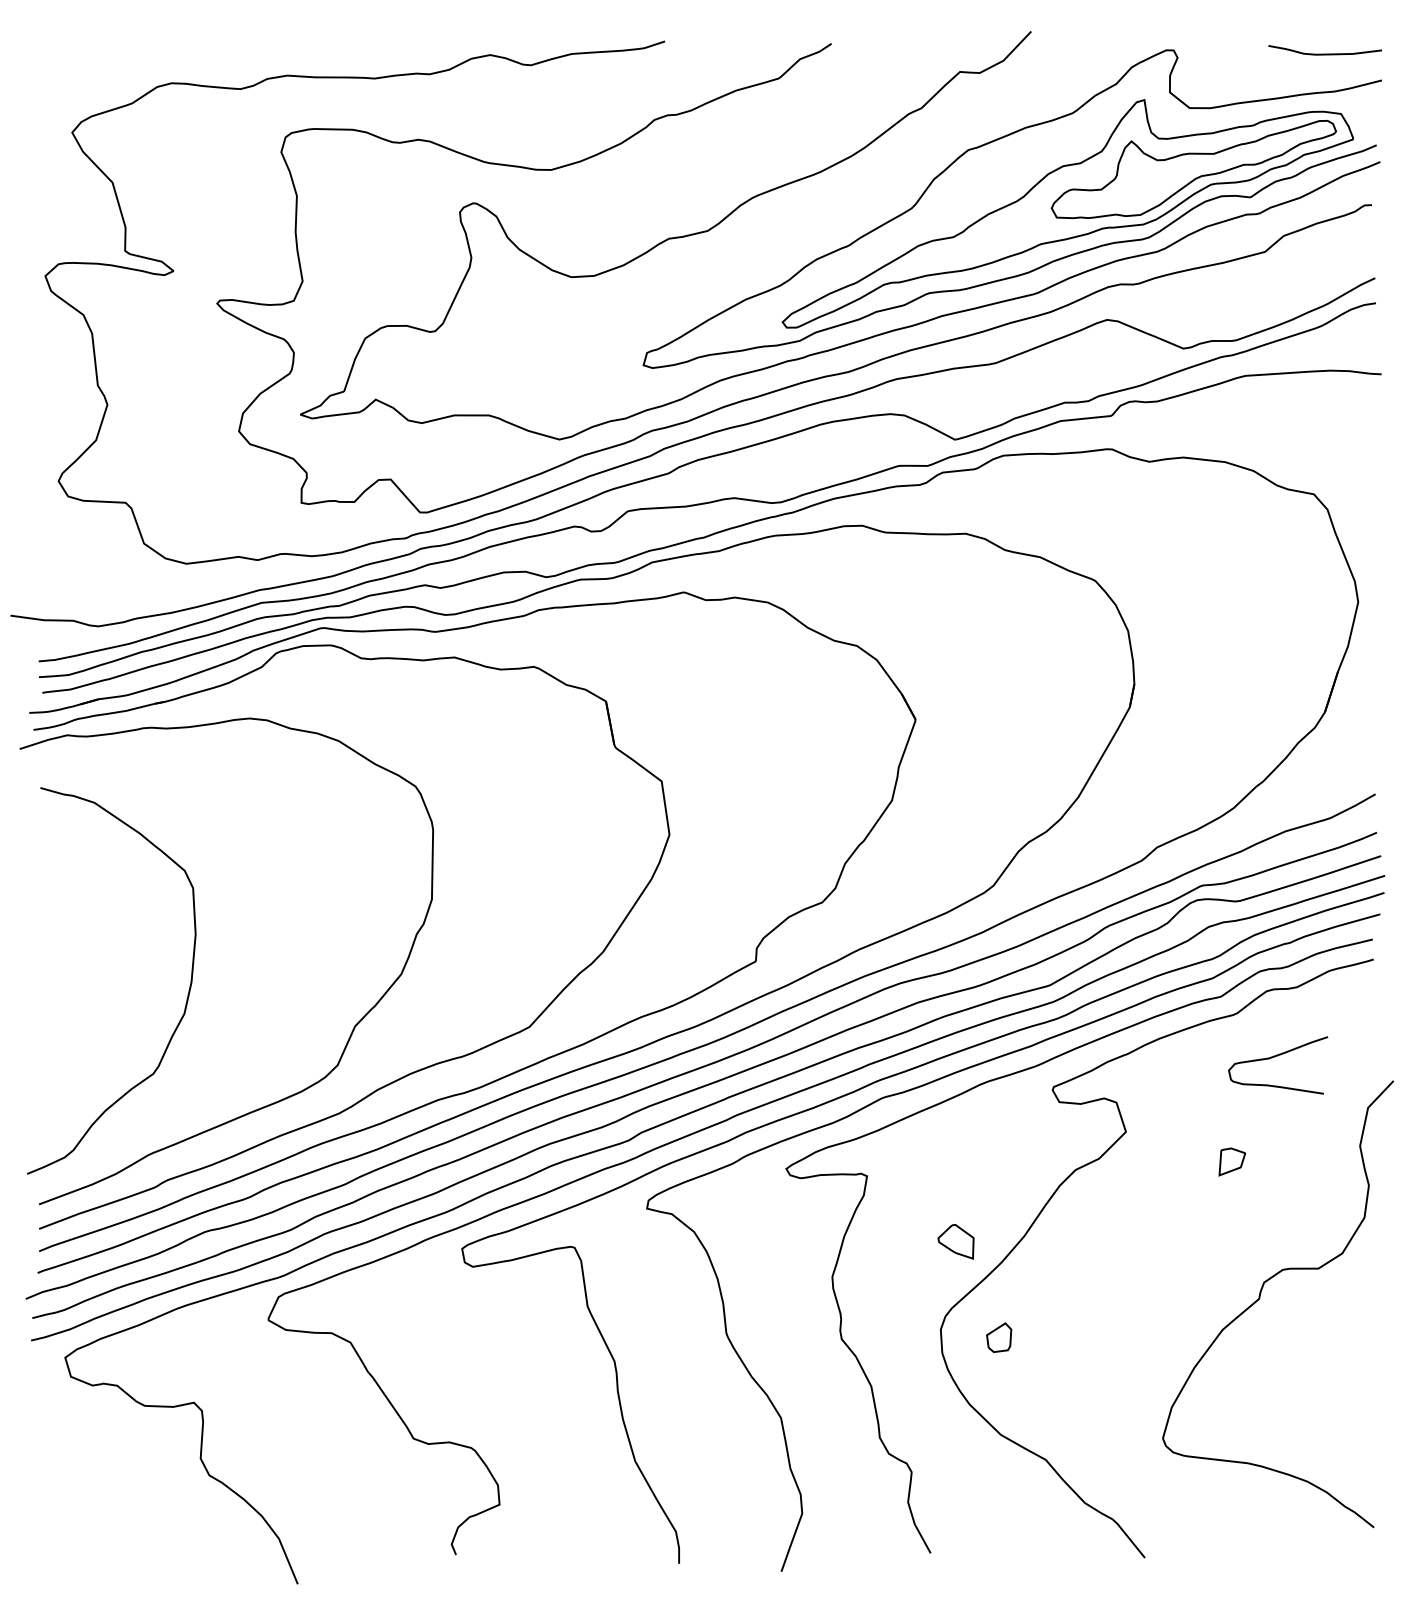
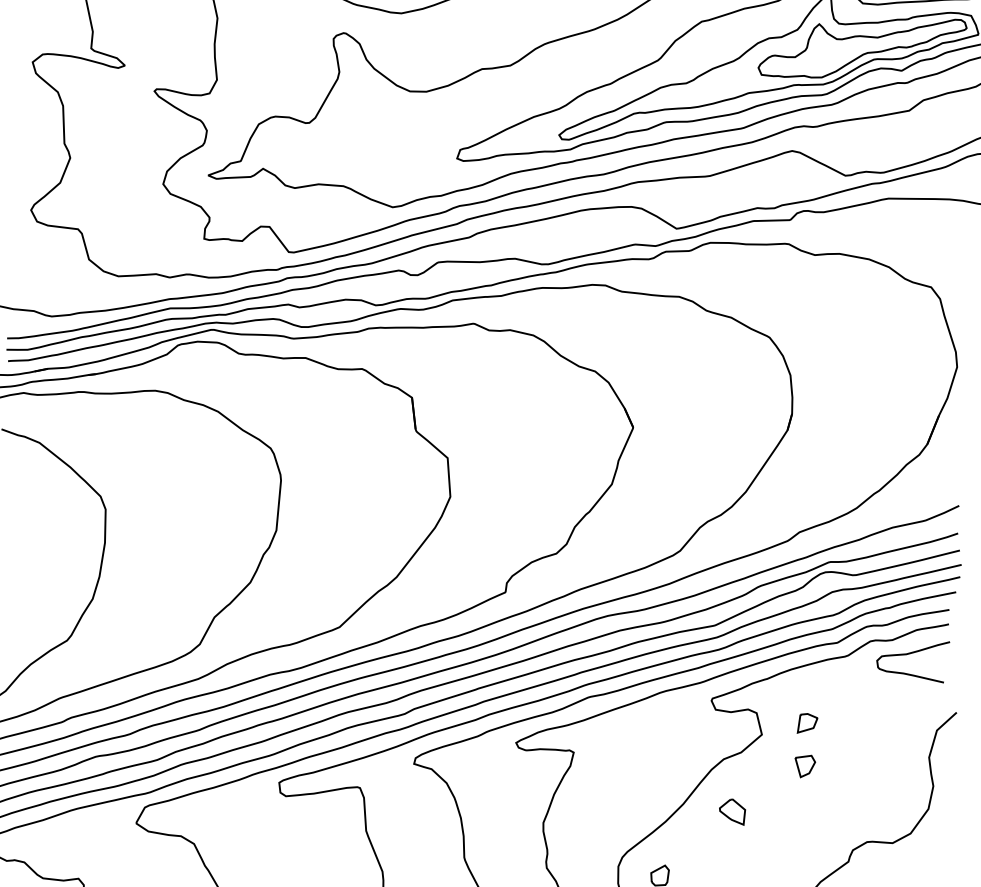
curve: (1275, 1057) -> (911, 653), moved
part: (1231, 1161) -> (807, 723), moved
part: (1188, 1171) -> (804, 766), added
part: (955, 1241) -> (731, 811), moved

